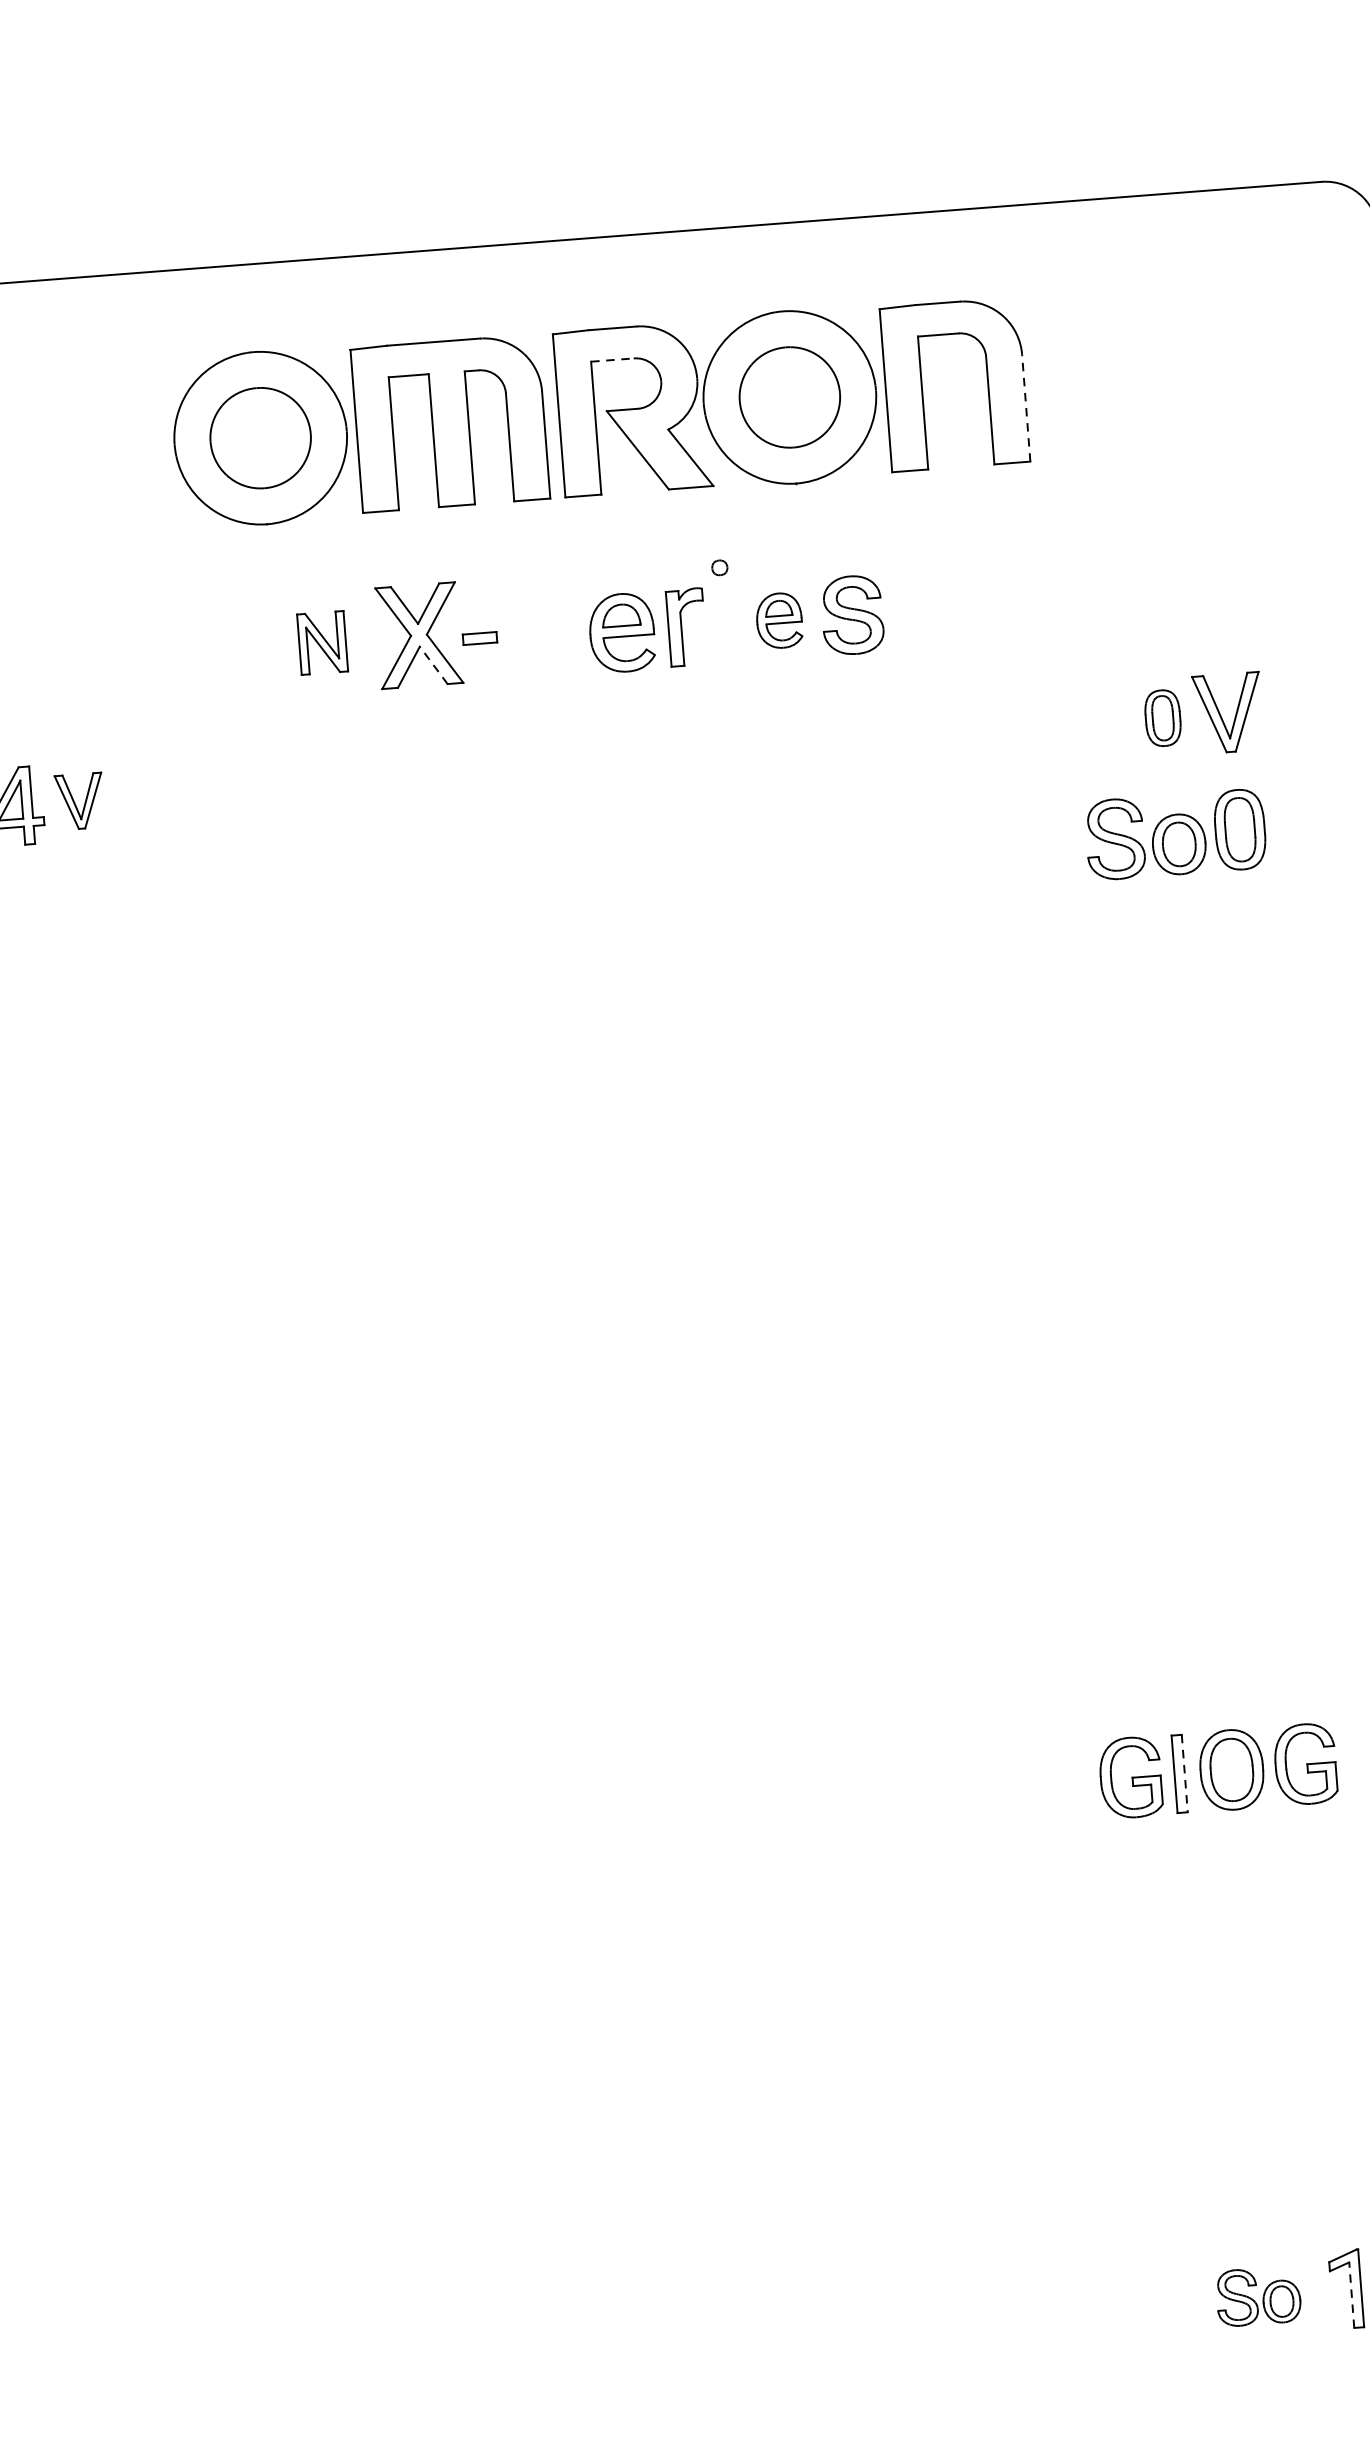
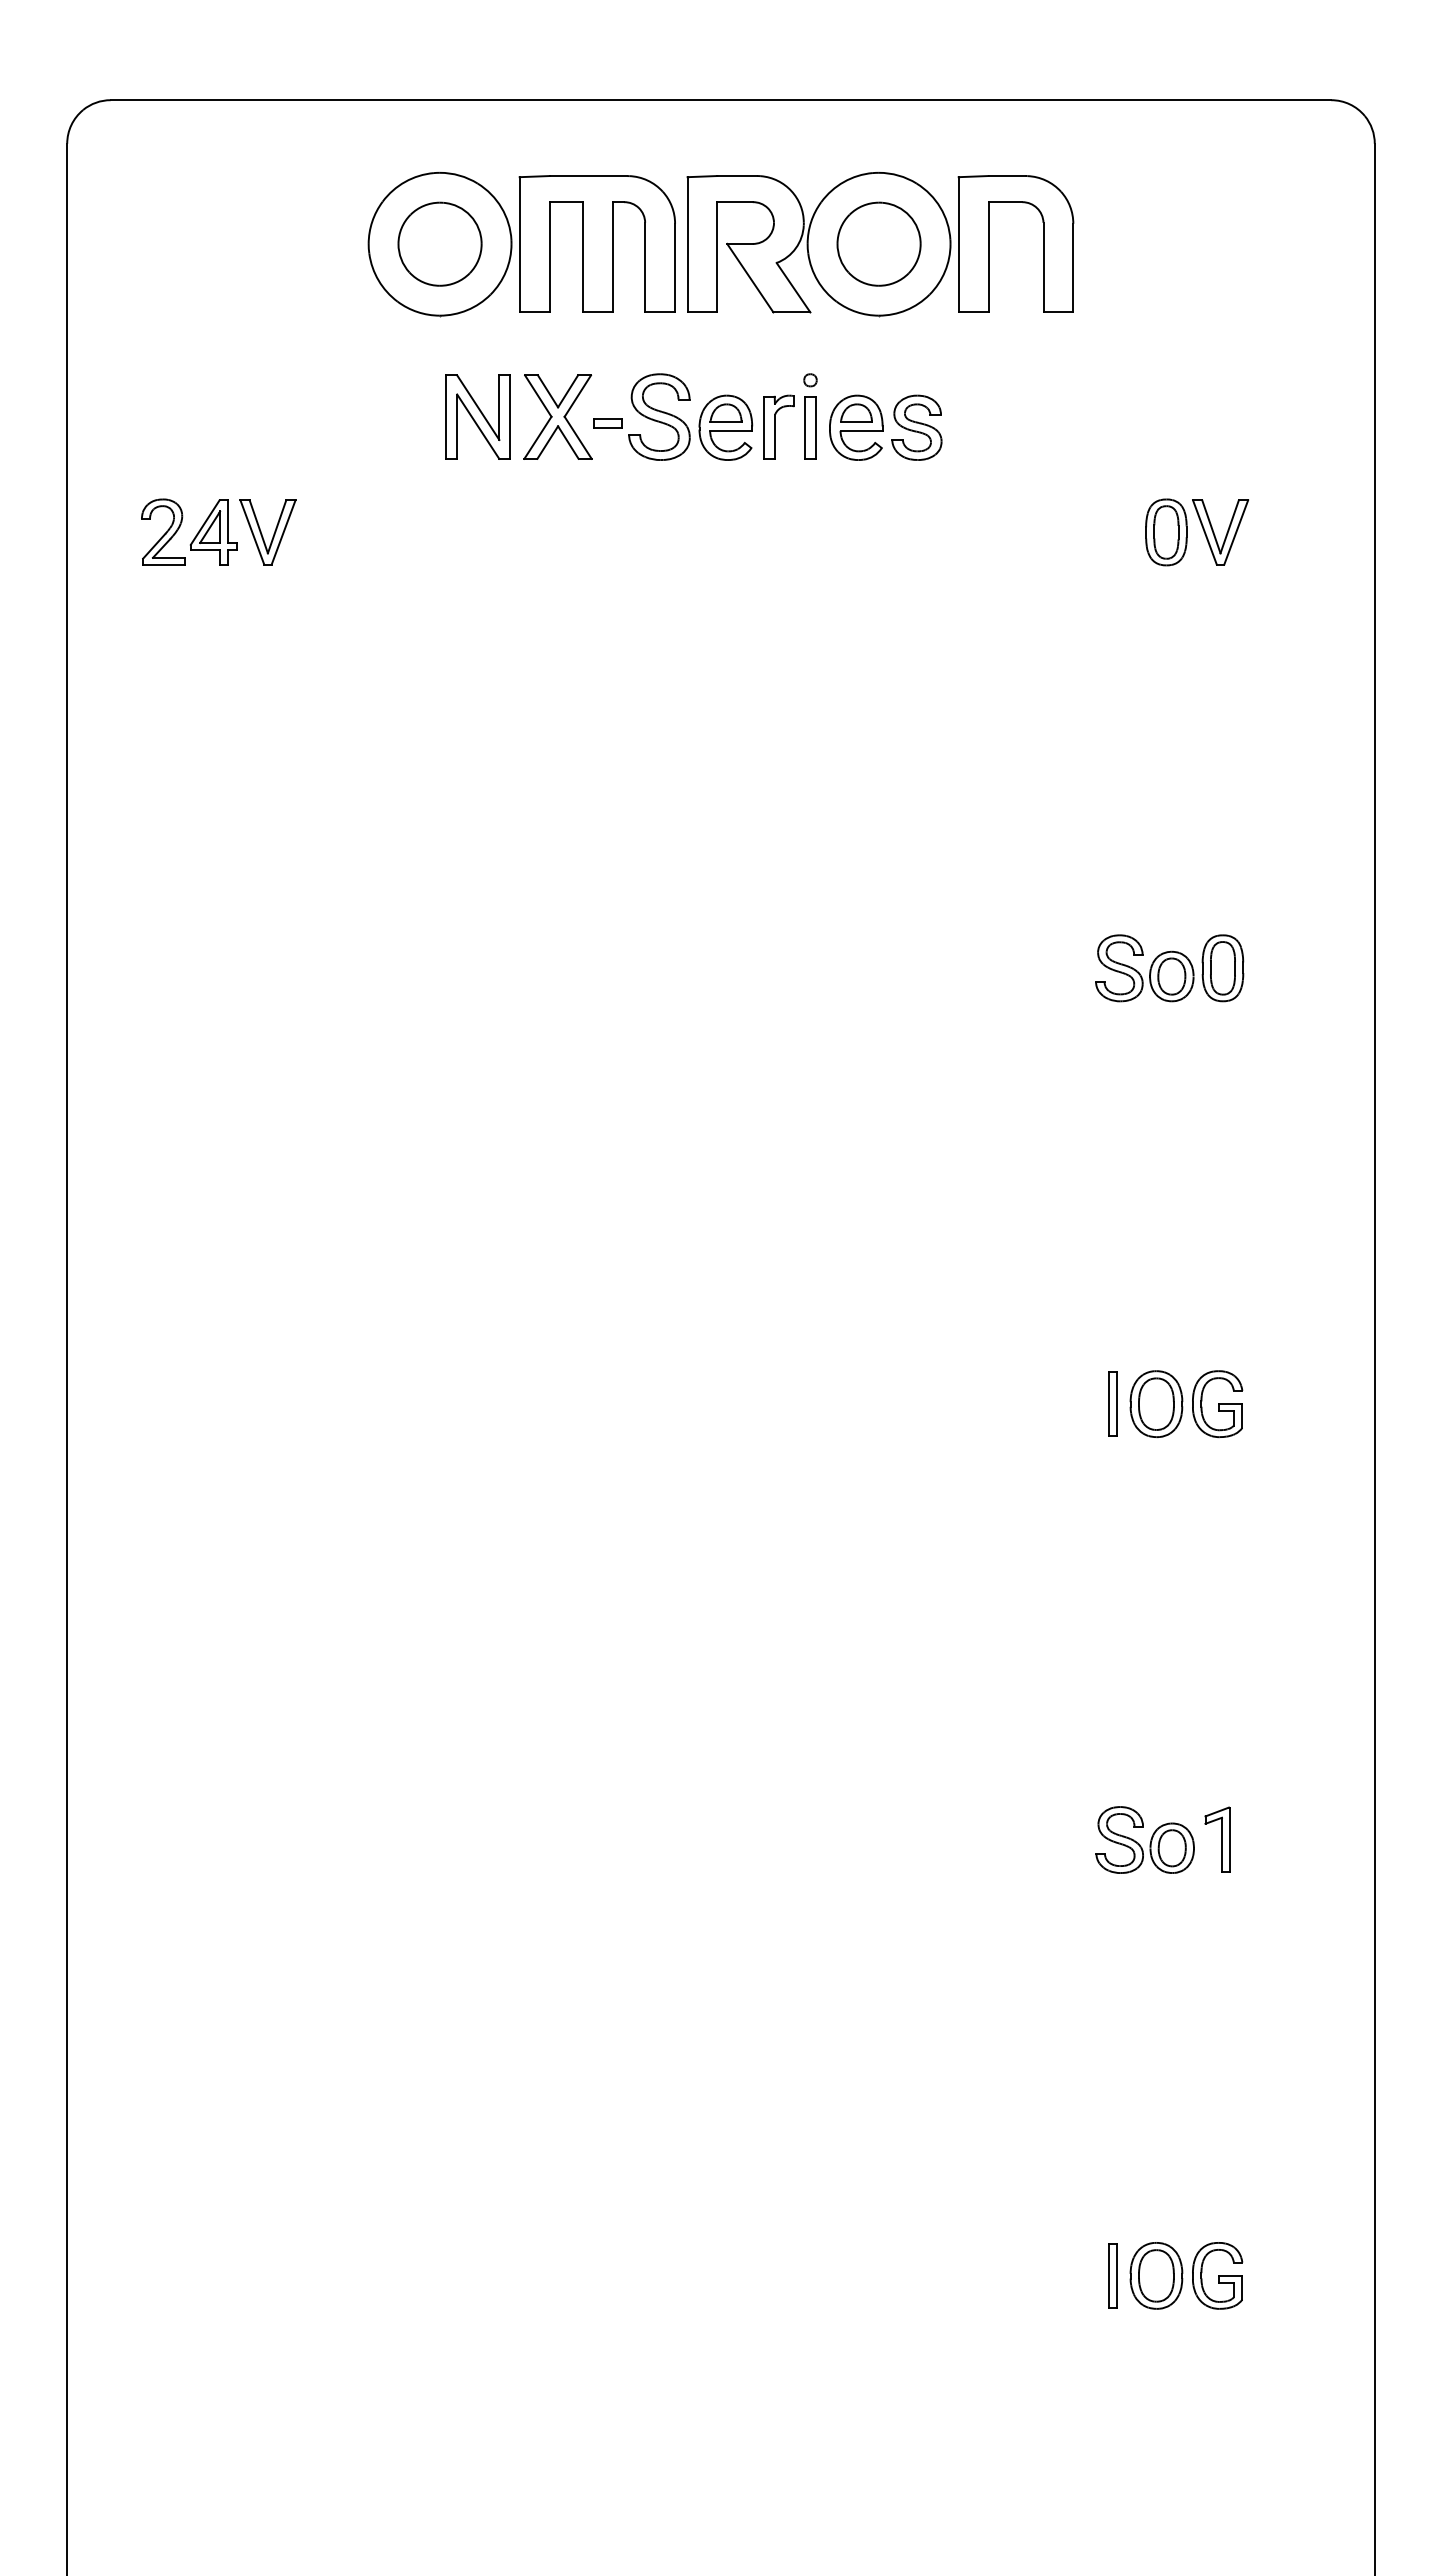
line: (612, 360) -> (735, 202), dashed -> solid
line: (1026, 407) -> (1073, 267), dashed -> solid
part: (779, 620) -> (856, 427), size x1.43
part: (724, 624) -> (810, 427), added
part: (541, 625) -> (659, 416), added
part: (321, 642) -> (477, 416), size x1.67
line: (433, 665) -> (568, 442), dashed -> solid
part: (1163, 718) -> (1166, 532), size x1.43
part: (79, 801) -> (267, 532), size x1.43
part: (1175, 834) -> (1169, 968), moved
line: (1184, 1773) -> (1117, 1404), dashed -> solid
part: (1130, 1778) -> (1072, 1404), removed
line: (1352, 2294) -> (1222, 1844), dashed -> solid
part: (1257, 2295) -> (1144, 1839), size x1.43

